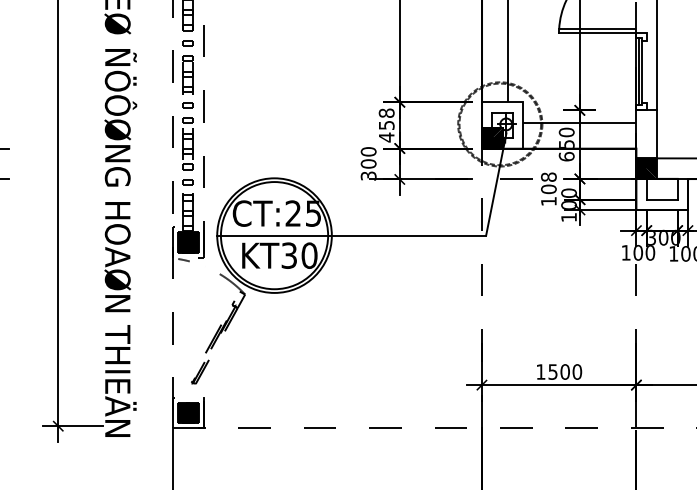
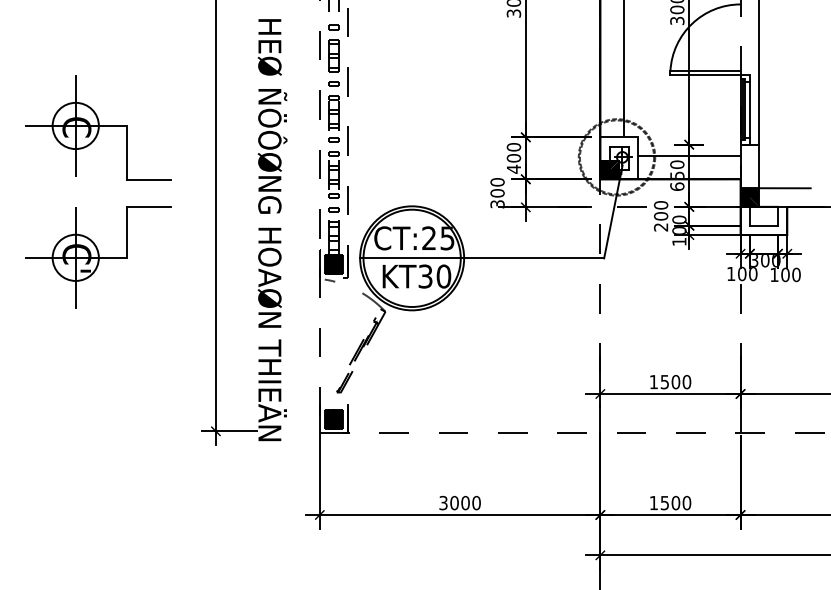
line: (646, 71) -> (749, 109), added
text: (386, 118) -> (513, 152), 458 -> 400
text: (548, 189) -> (660, 216), 108 -> 200

